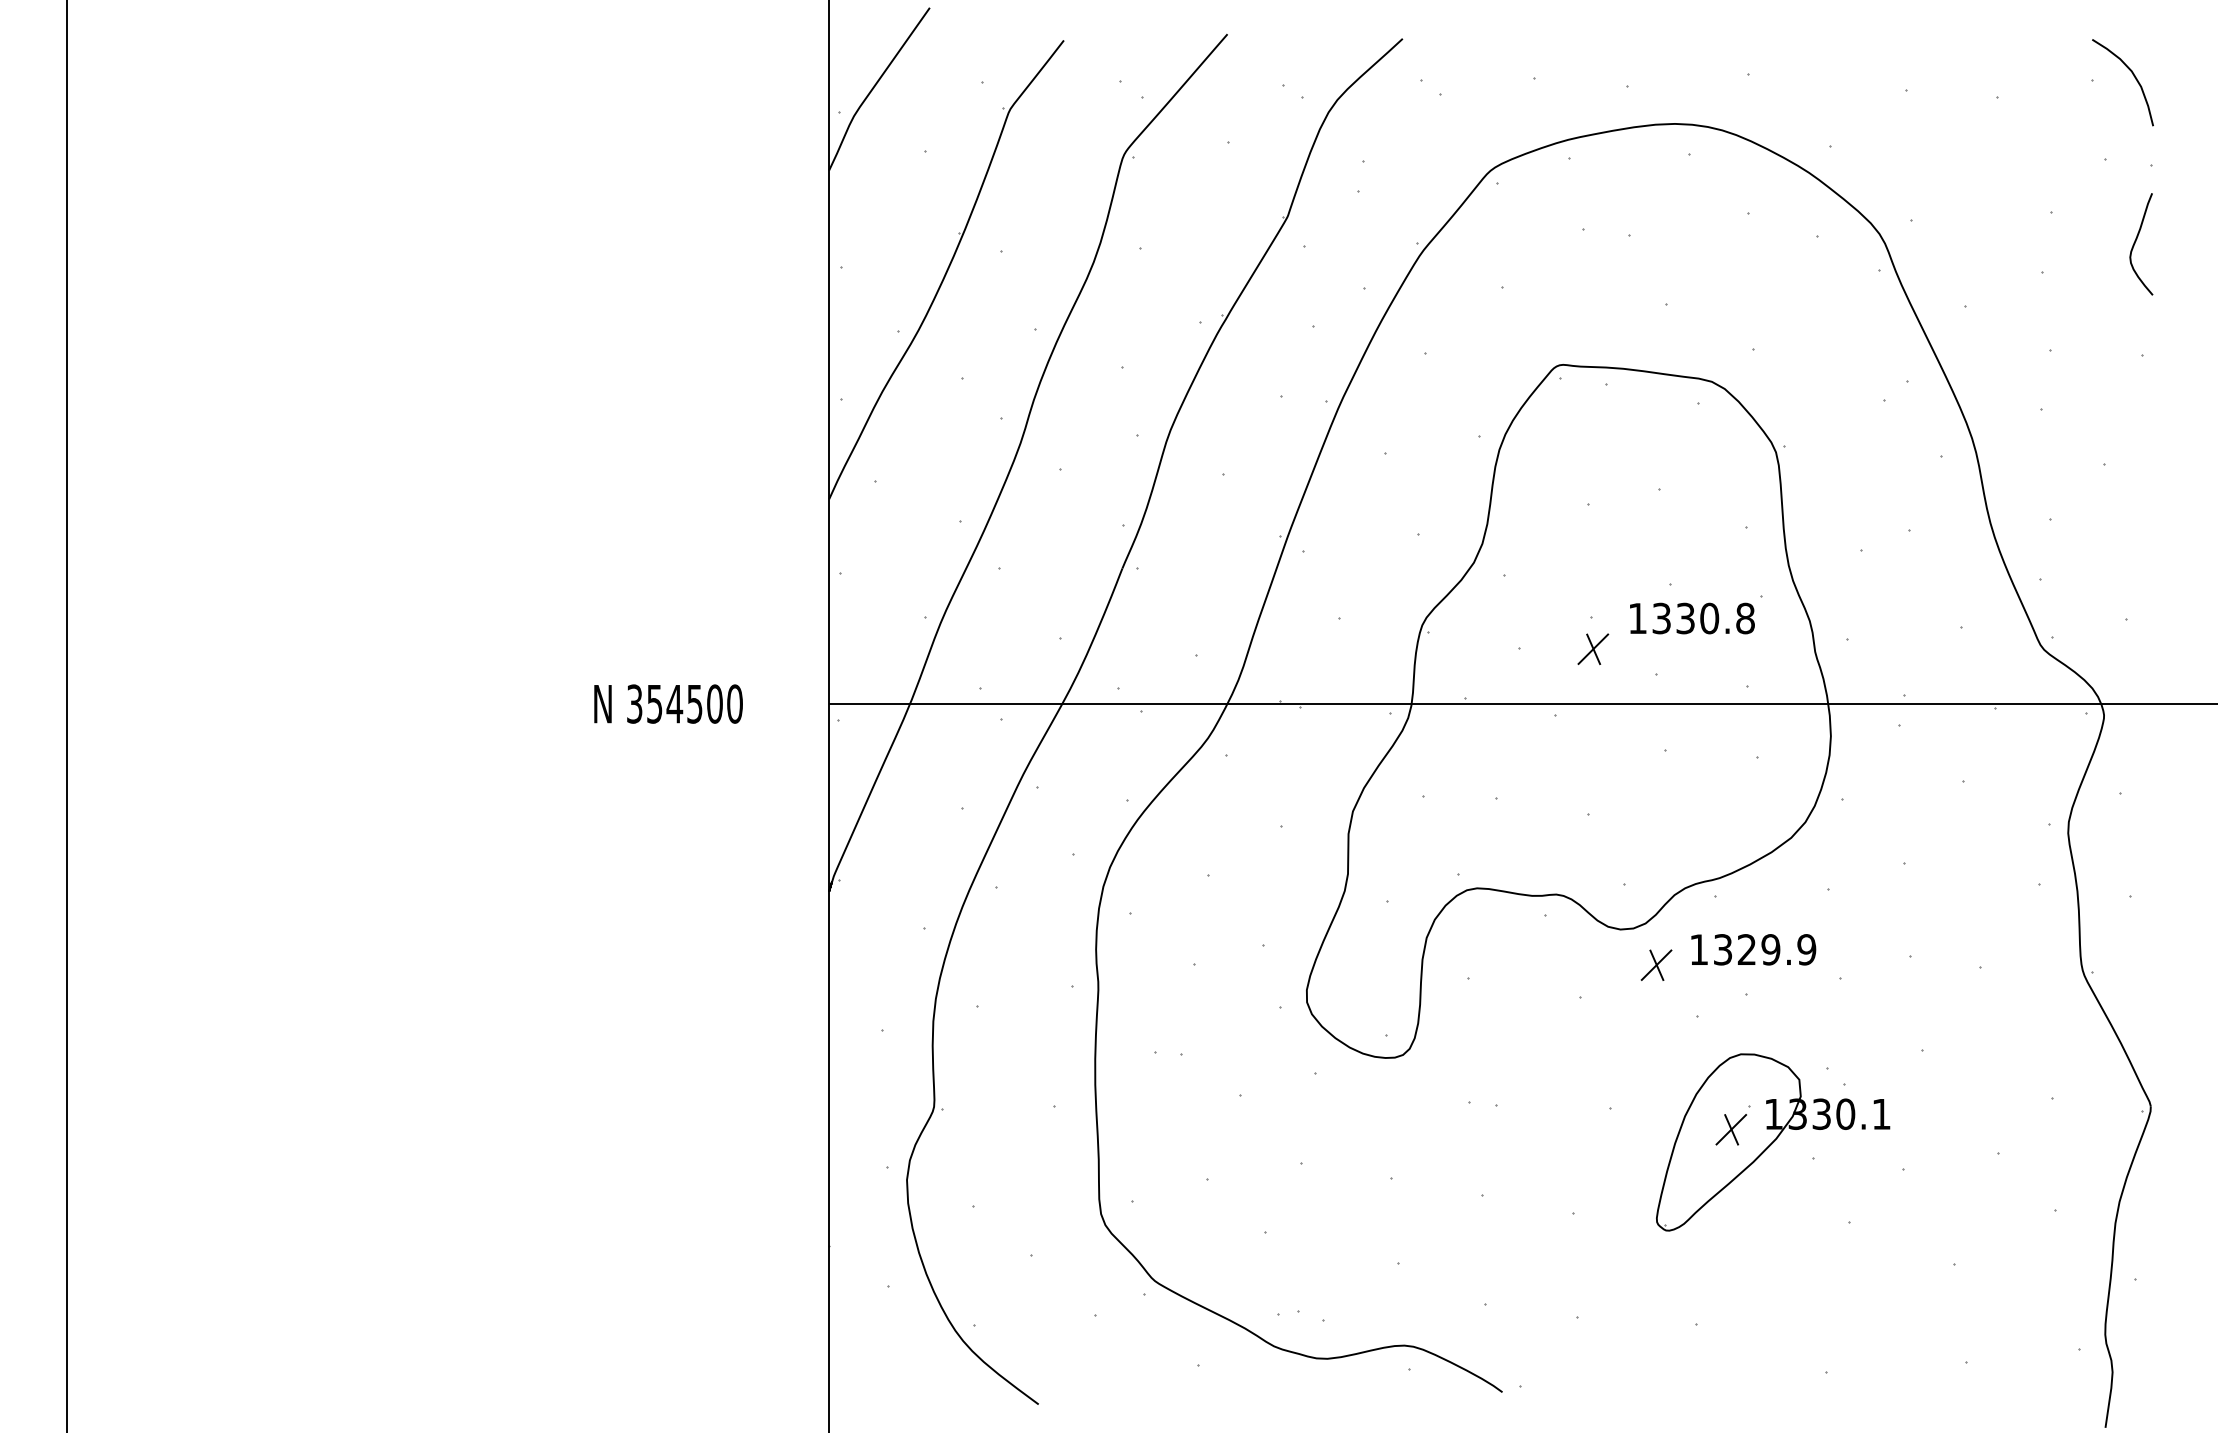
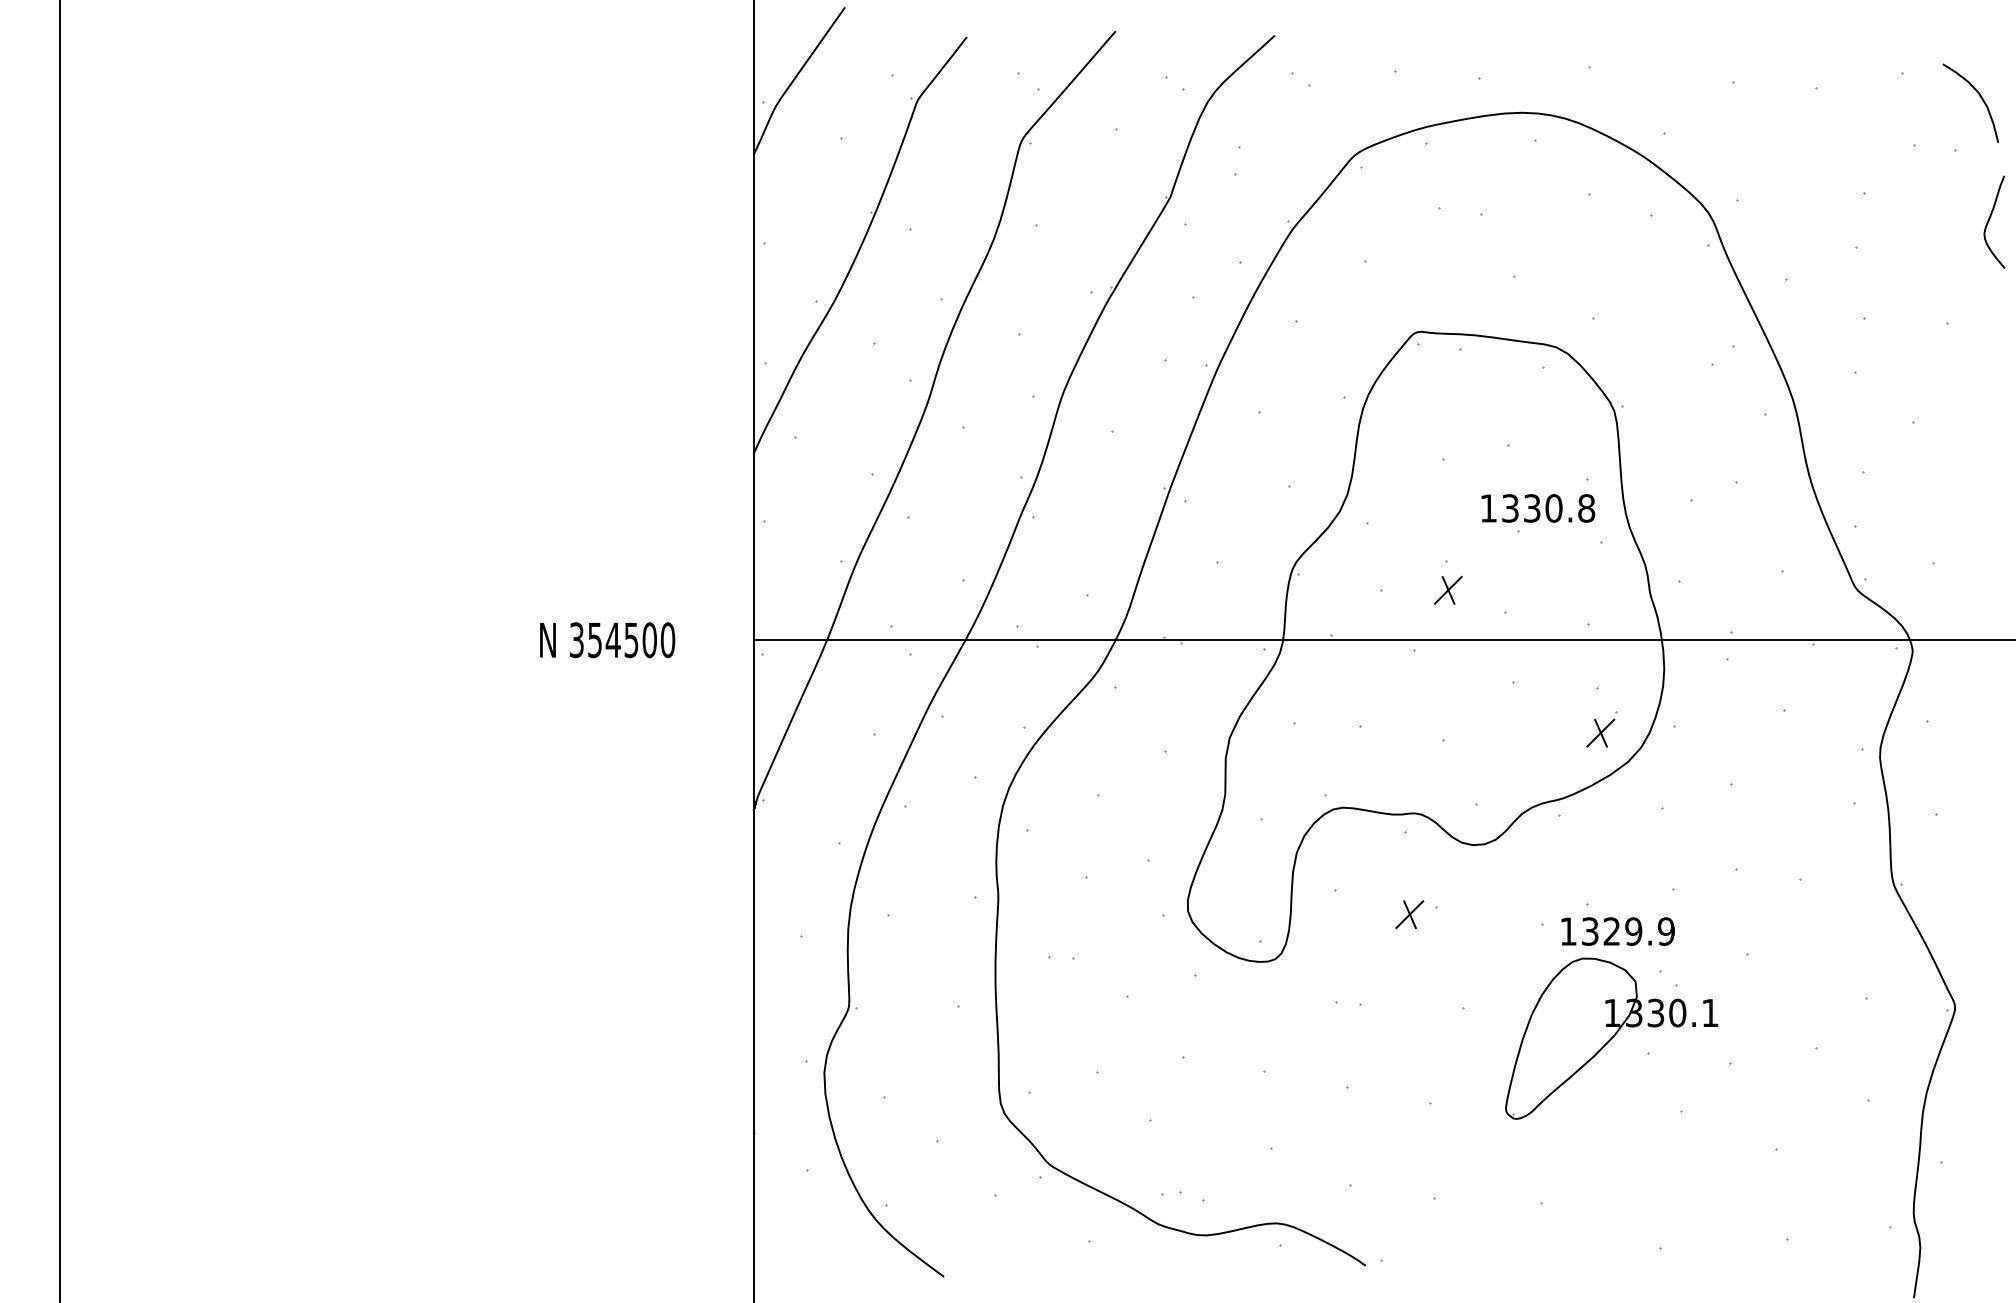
curve: (2132, 75) -> (1979, 96), moved
curve: (2136, 241) -> (1990, 219), moved
text: (1692, 618) -> (1538, 508), moved
text: (1753, 949) -> (1617, 931), moved
part: (1656, 965) -> (1409, 914), moved
part: (1732, 1125) -> (1601, 729), moved

